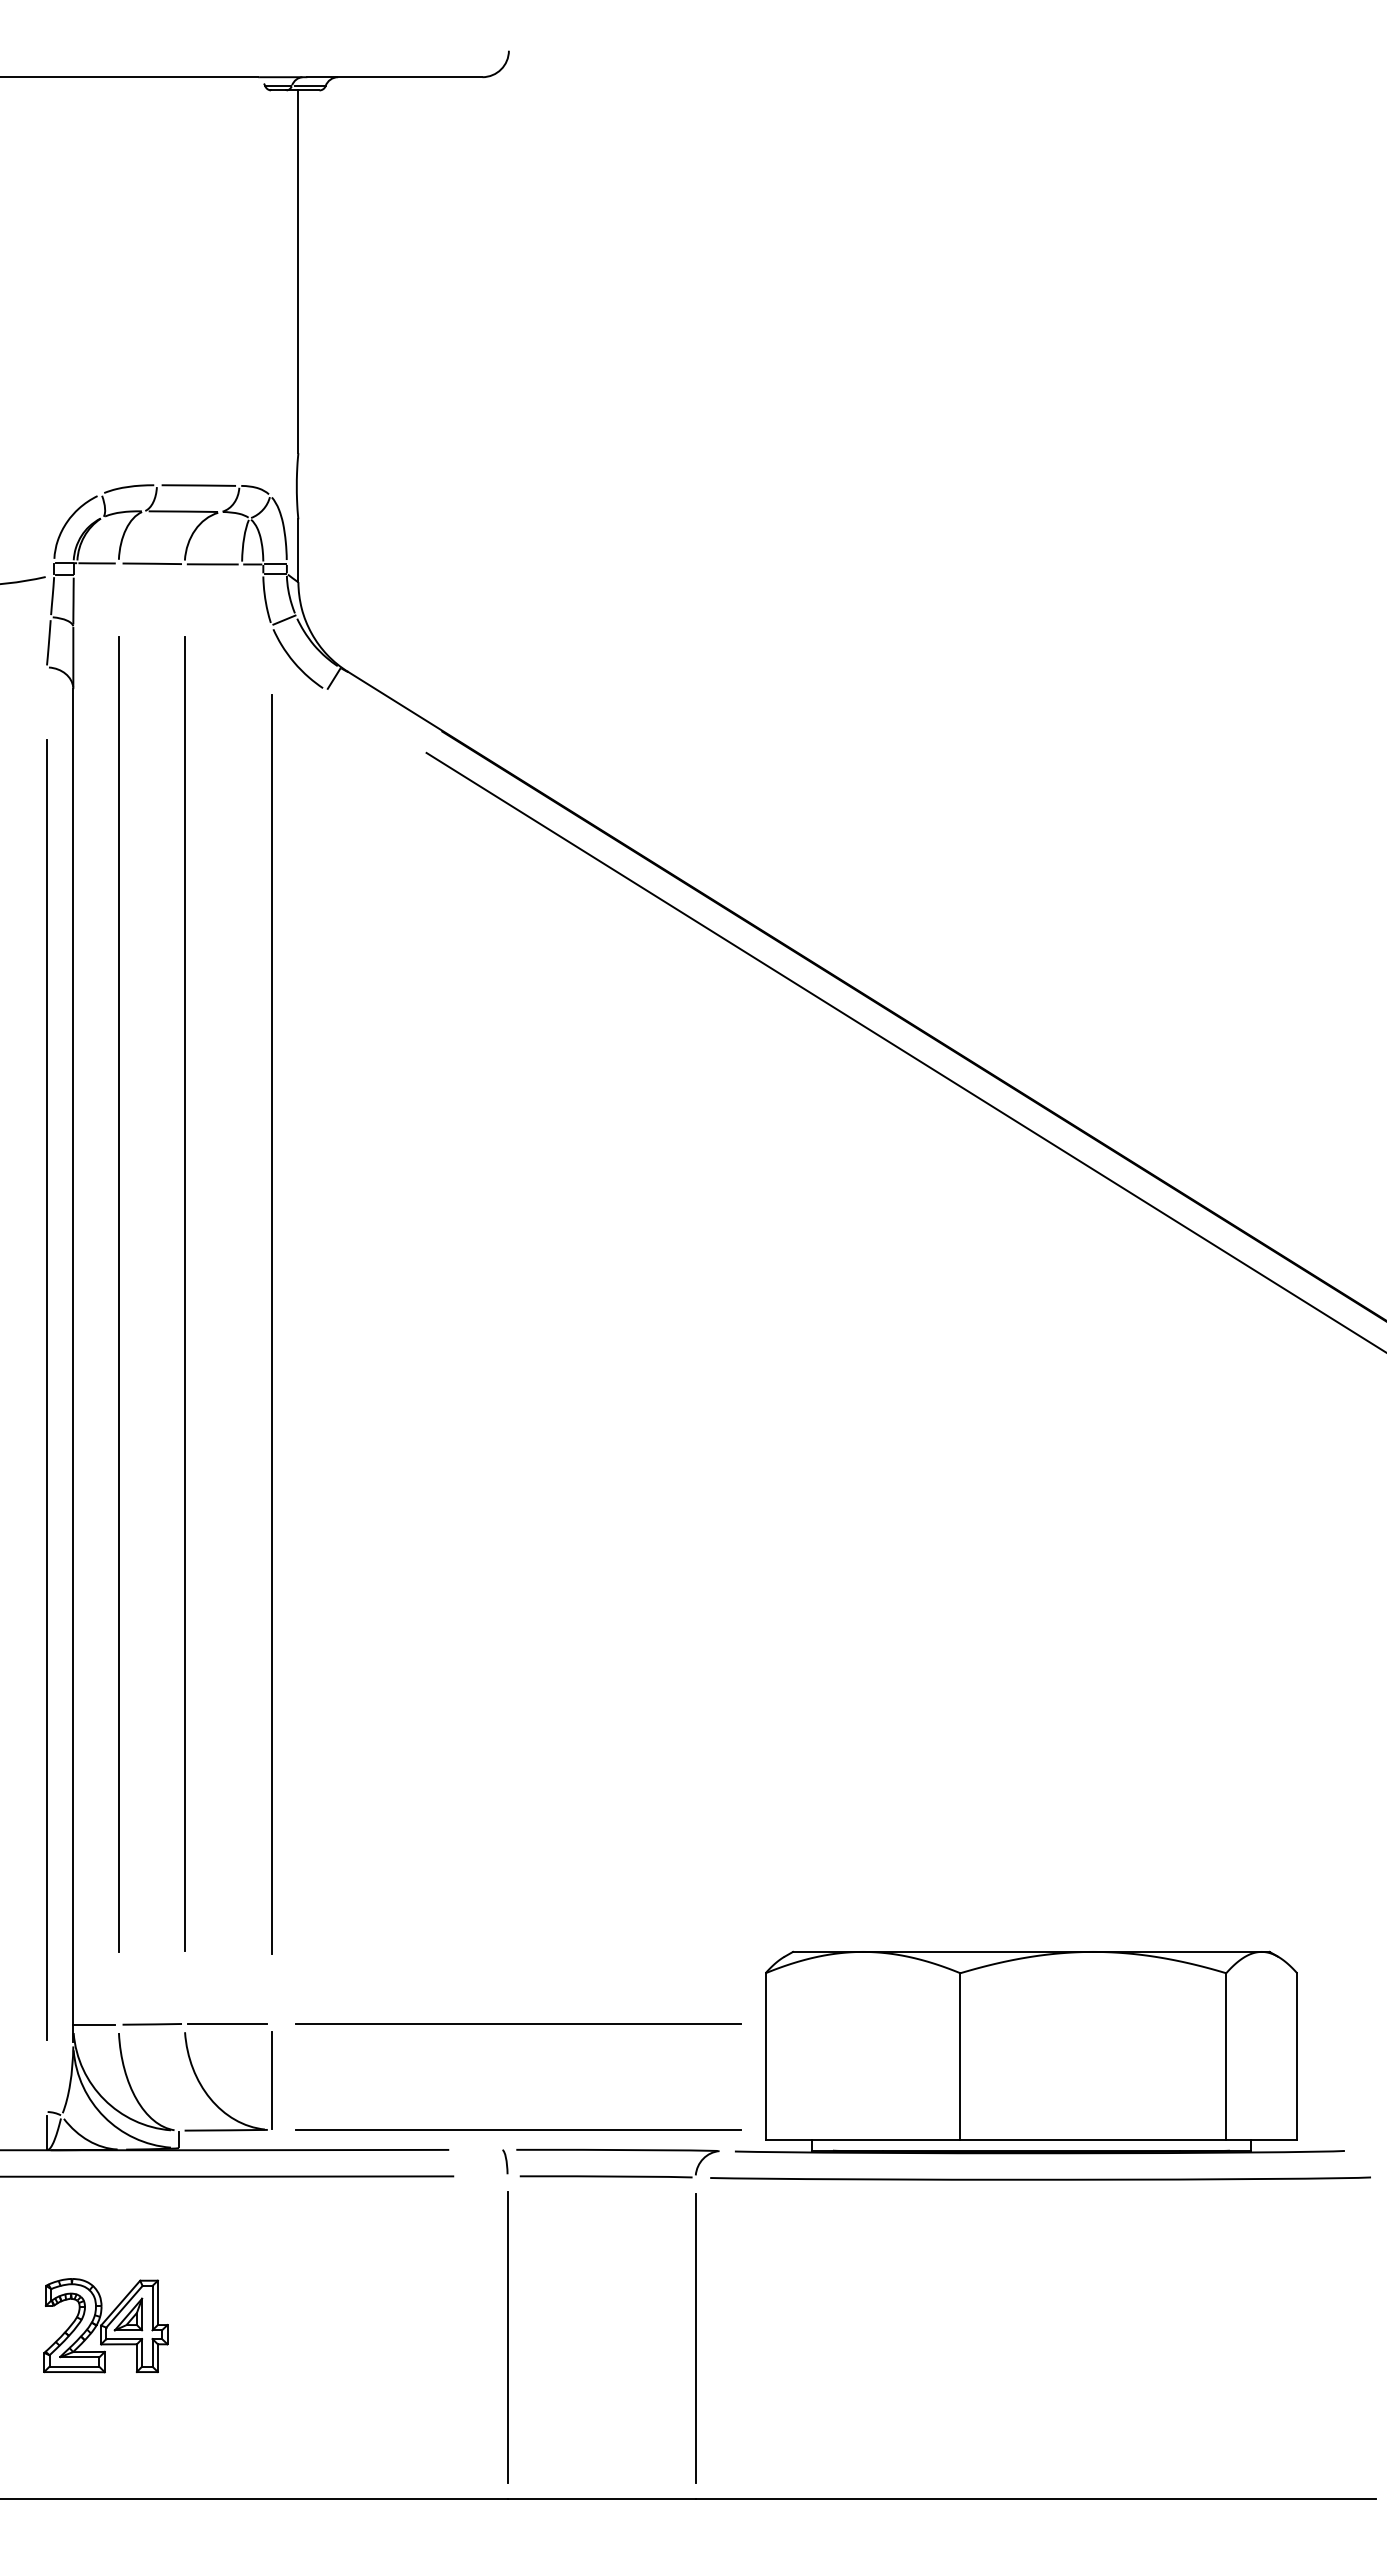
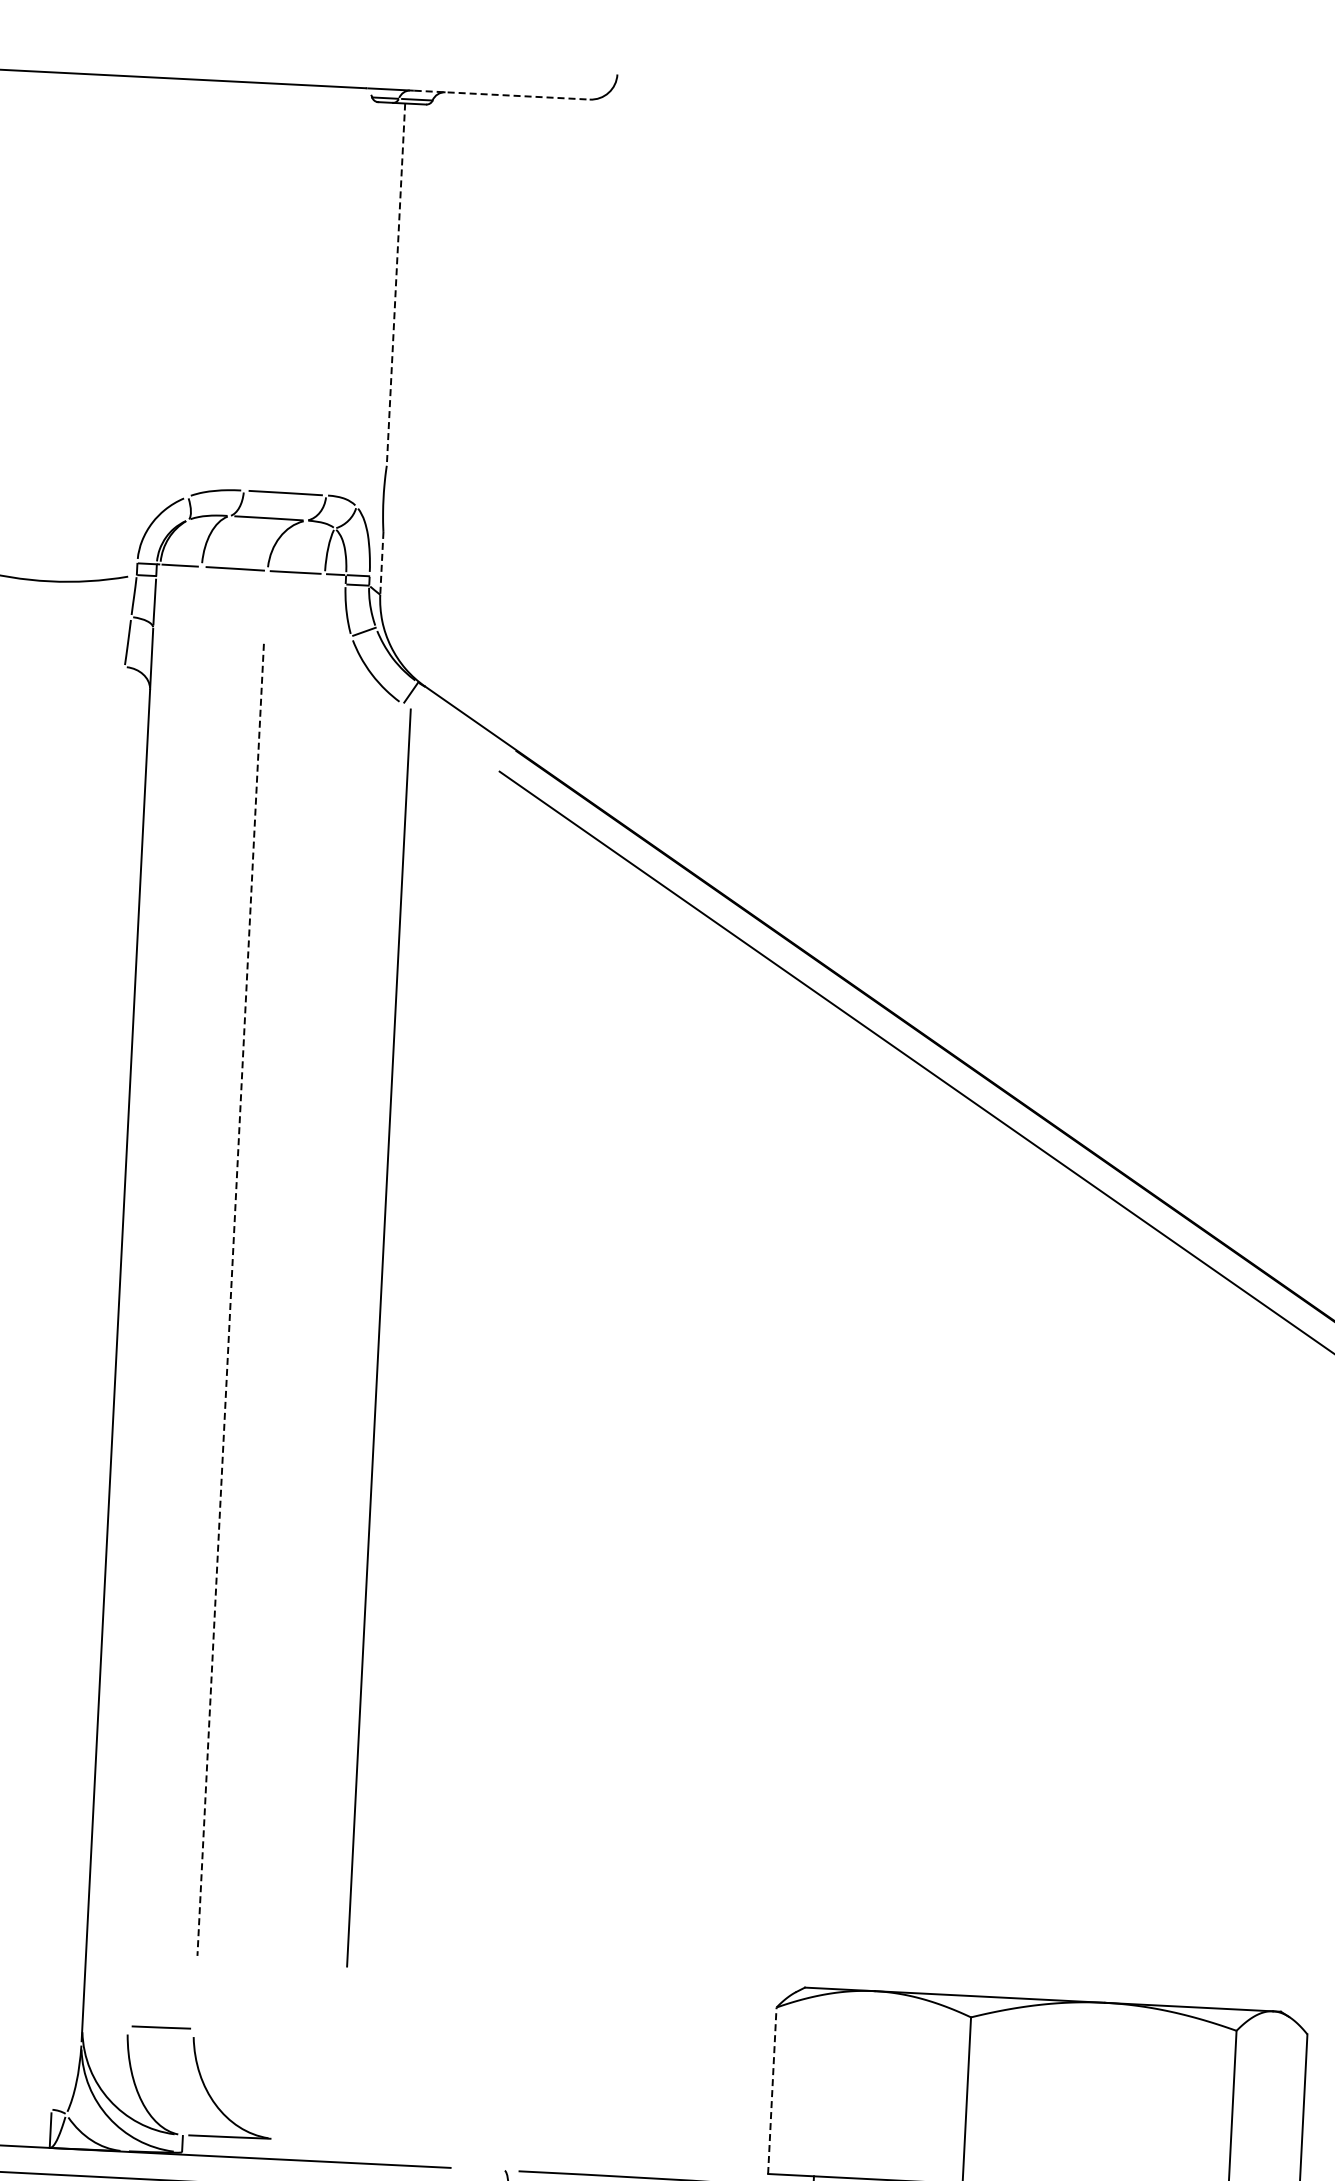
line: (394, 77) -> (501, 95), solid -> dashed
line: (298, 272) -> (396, 285), solid -> dashed
line: (298, 551) -> (381, 563), solid -> dashed
line: (118, 1293) -> (164, 1295), removed
line: (184, 1294) -> (230, 1300), solid -> dashed
line: (271, 1324) -> (378, 1337), moved
line: (46, 1389) -> (87, 1388), removed
line: (226, 2023) -> (235, 2030), removed
line: (518, 2023) -> (527, 2045), removed
line: (93, 2024) -> (102, 2024), removed
line: (765, 2056) -> (772, 2090), solid -> dashed
line: (271, 2080) -> (277, 2089), removed
line: (518, 2129) -> (521, 2151), removed

